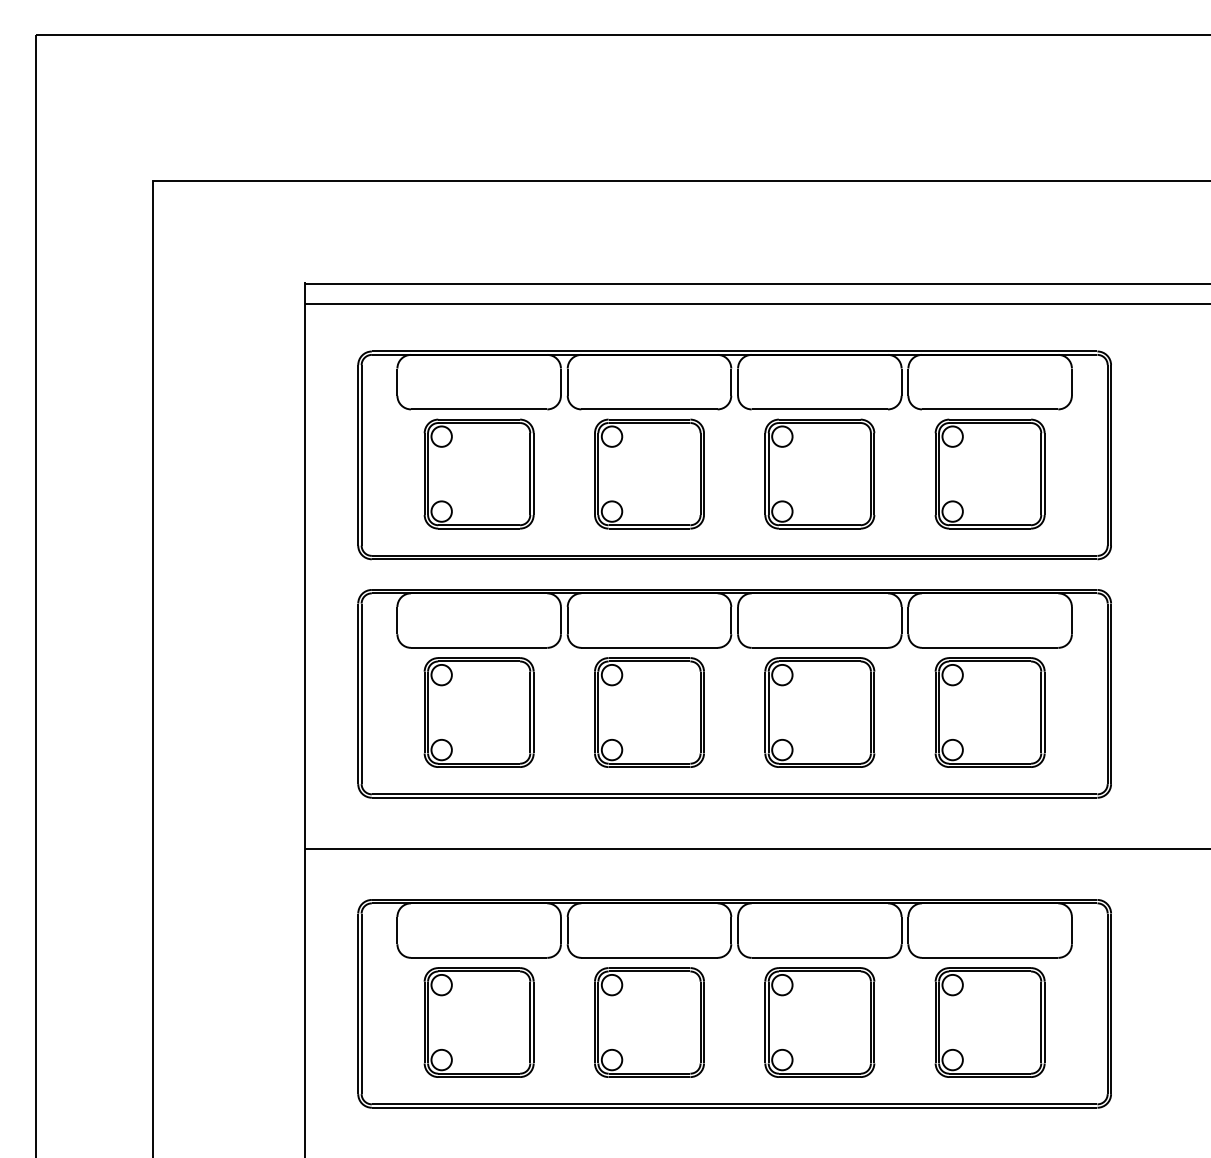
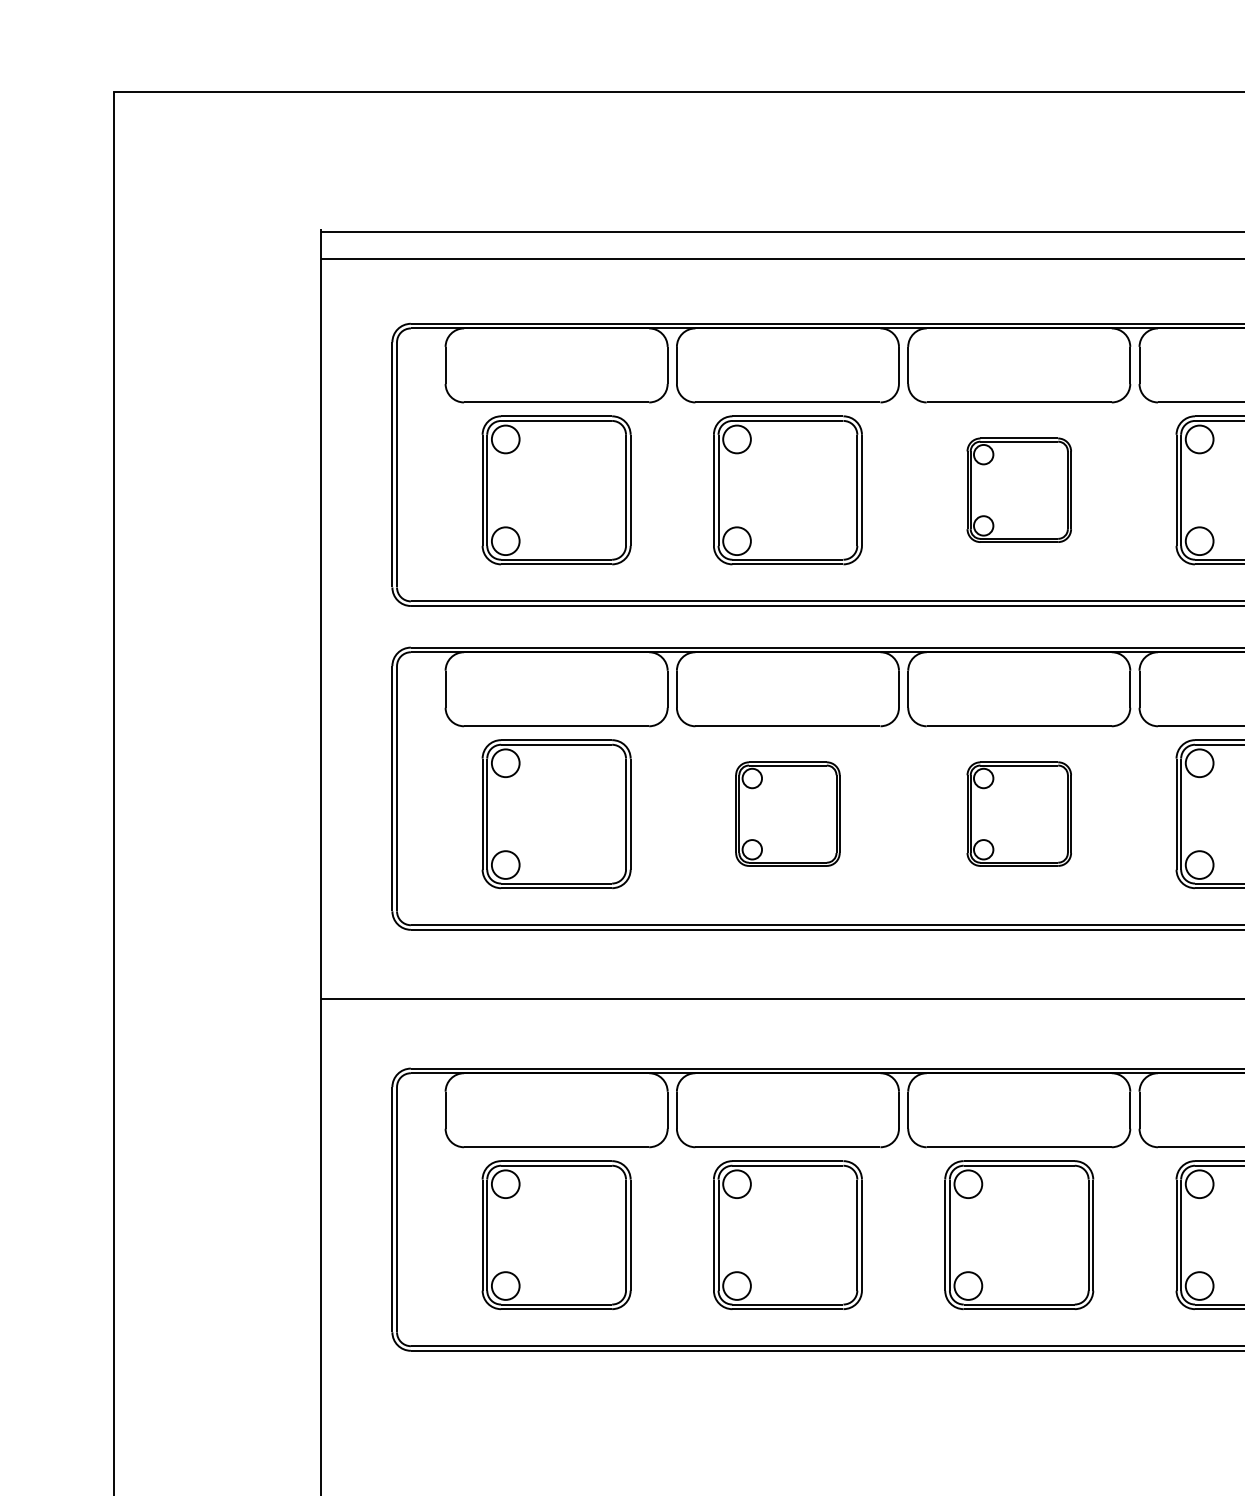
part: (819, 473) -> (1018, 489), size x0.7
part: (649, 712) -> (787, 814), size x0.7
part: (819, 712) -> (1018, 814), size x0.7

